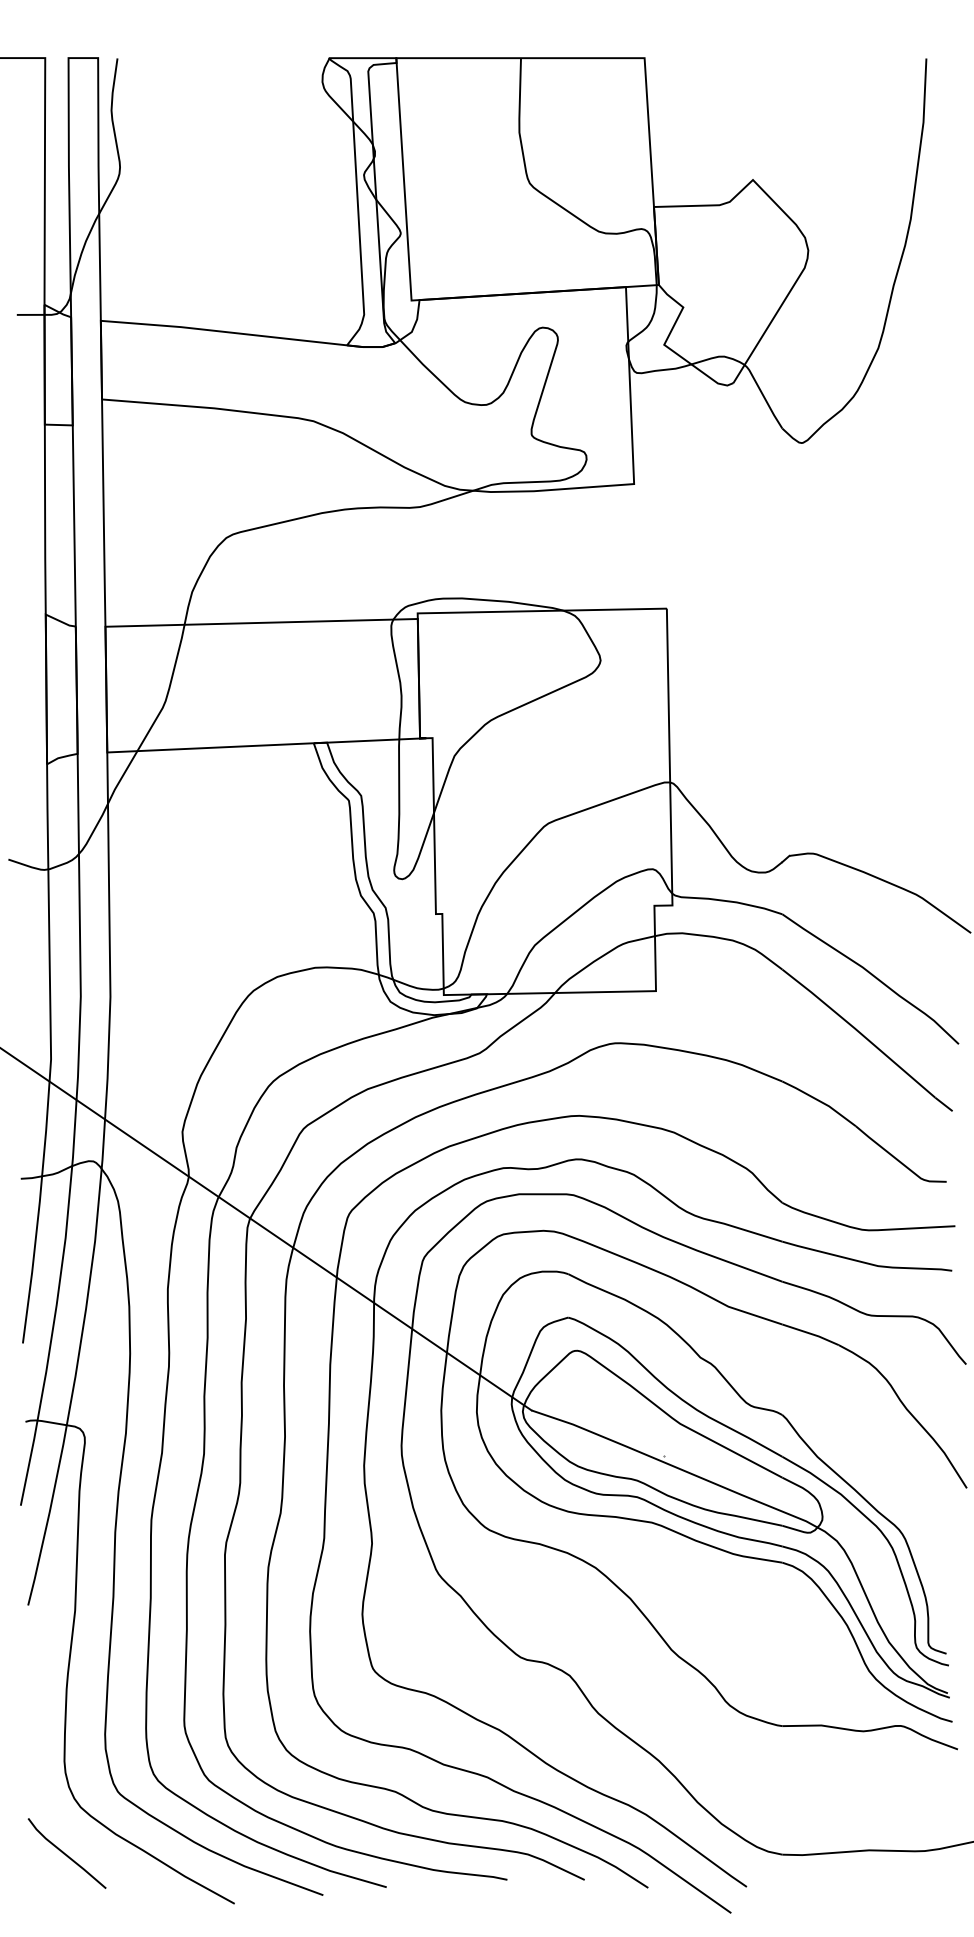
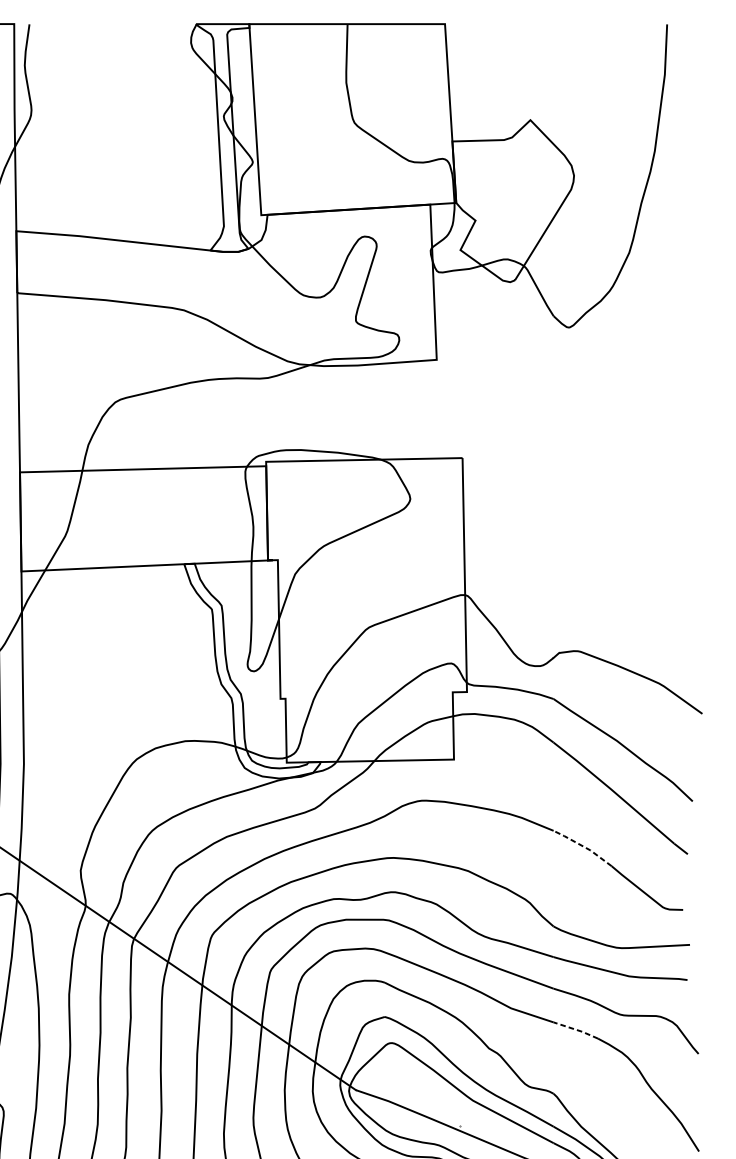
line: (820, 1101) -> (583, 846), solid -> dashed
line: (811, 1334) -> (576, 1030), solid -> dashed

